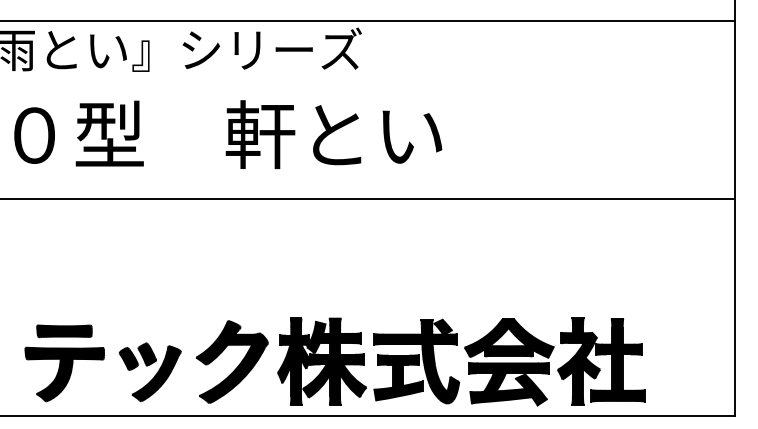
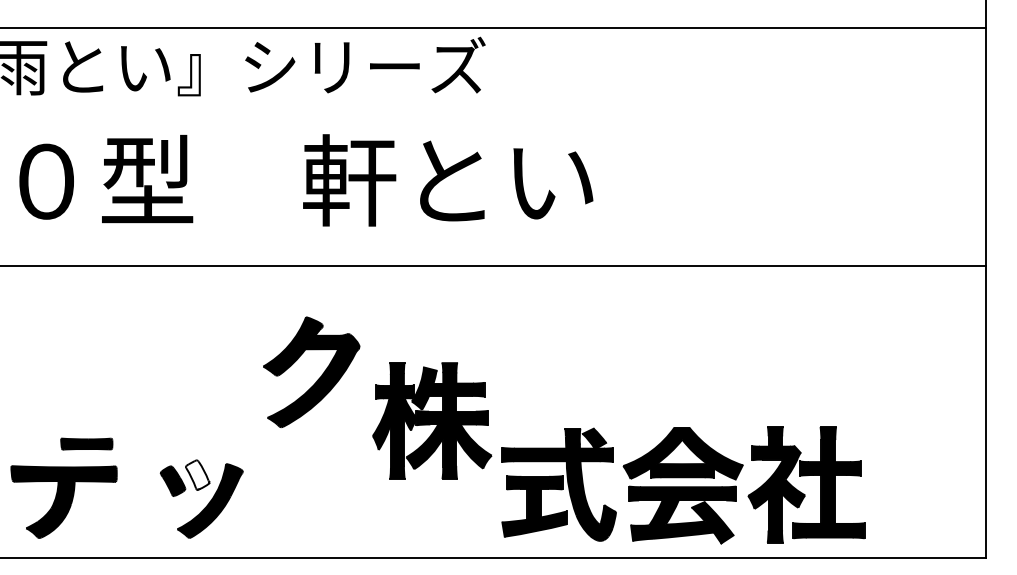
part: (64, 330) -> (86, 443), size x0.7
fill: (147, 353) -> (197, 474), removed
part: (322, 361) -> (432, 420), moved
part: (237, 366) -> (318, 378), moved
part: (64, 374) -> (63, 501), moved

